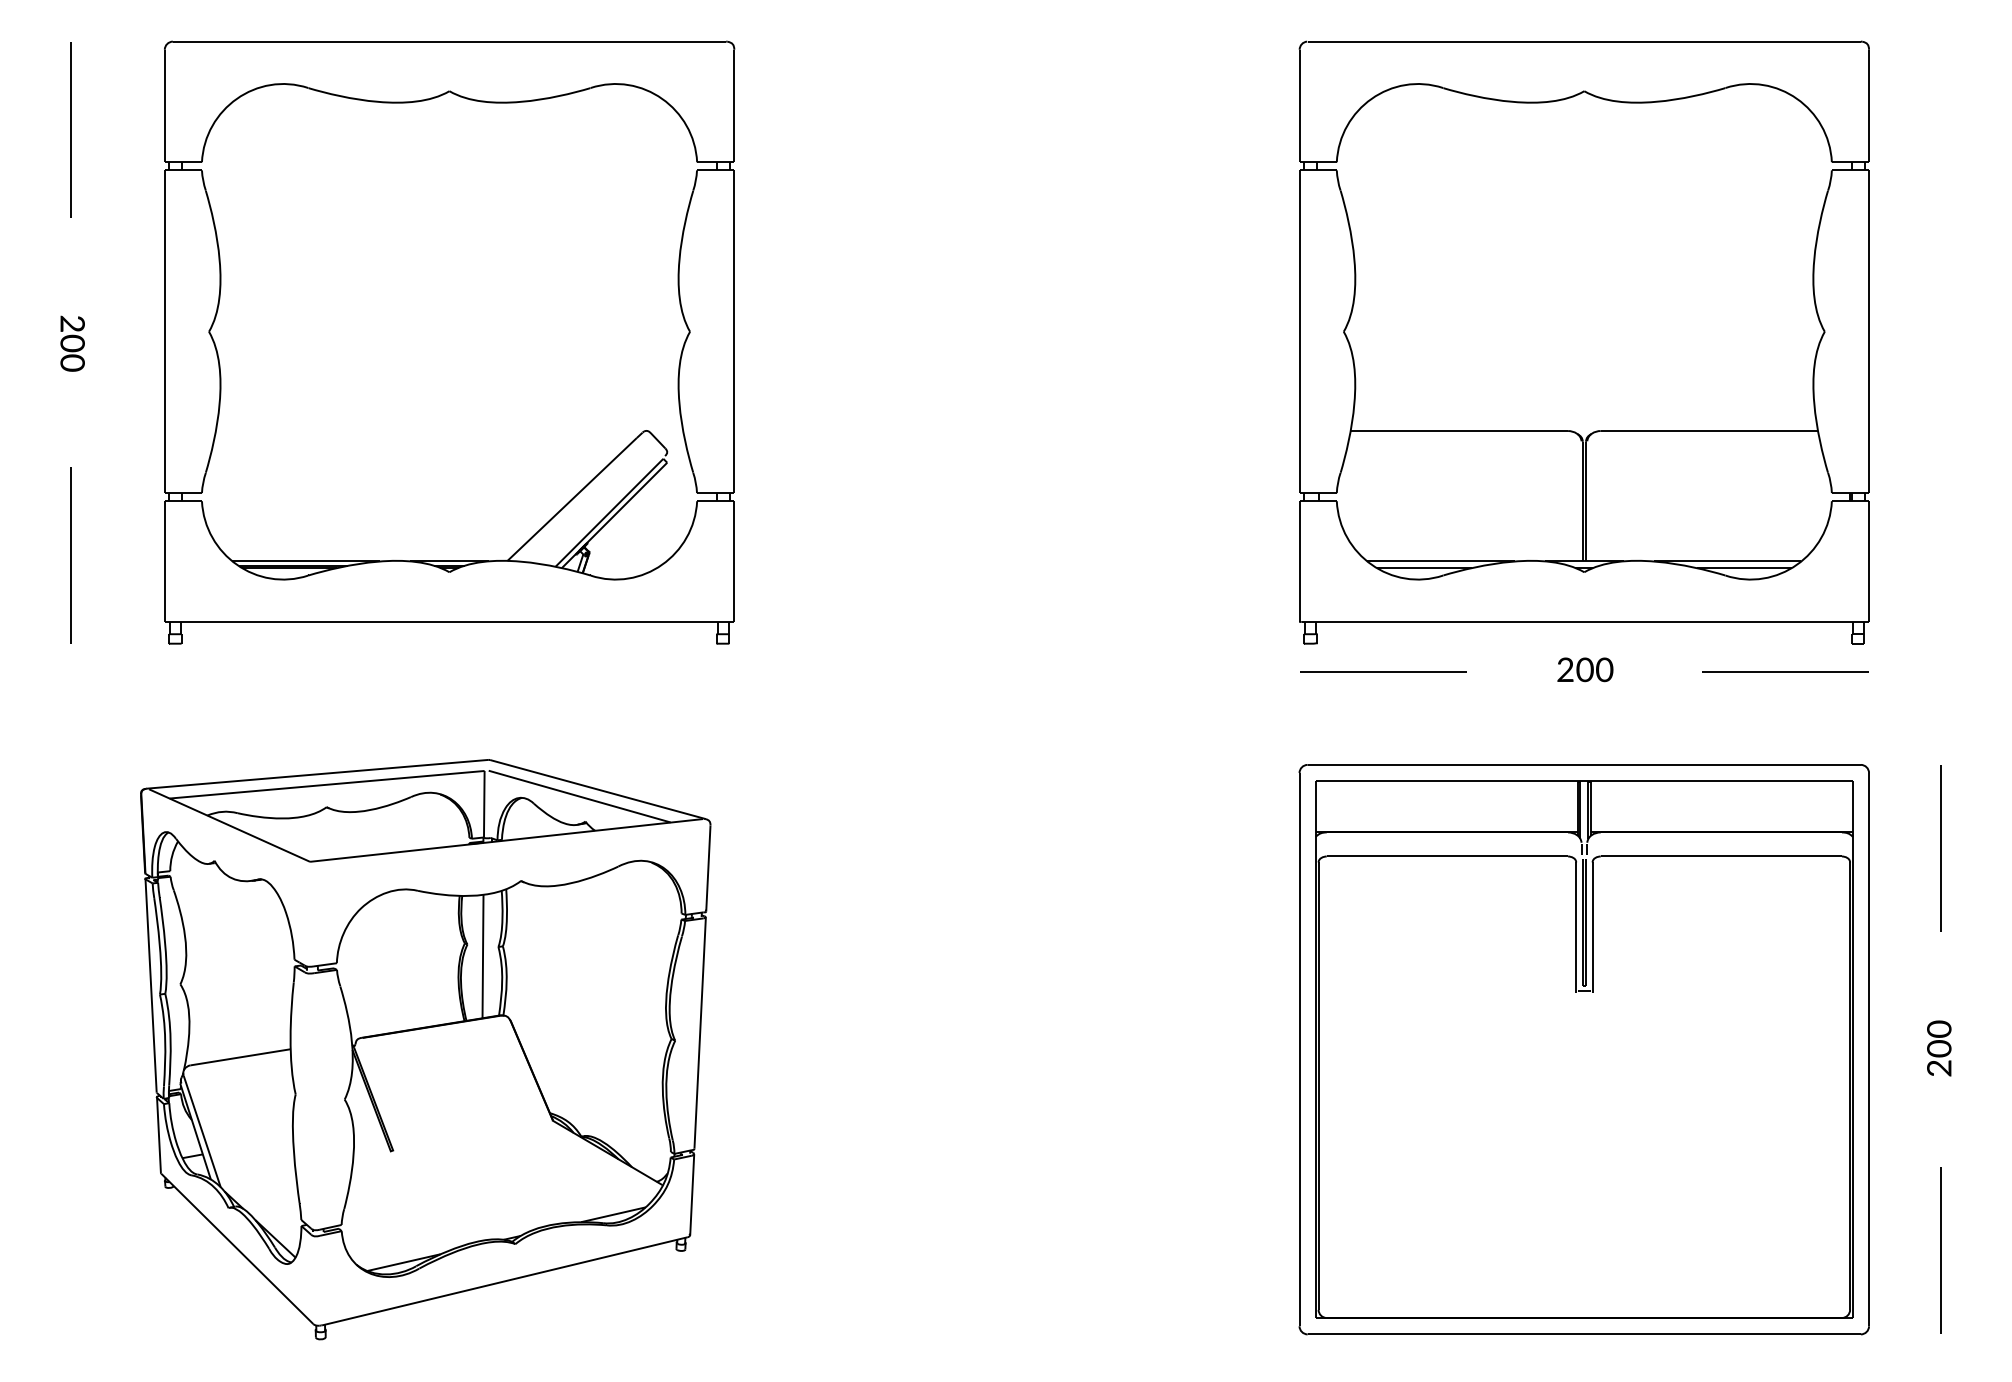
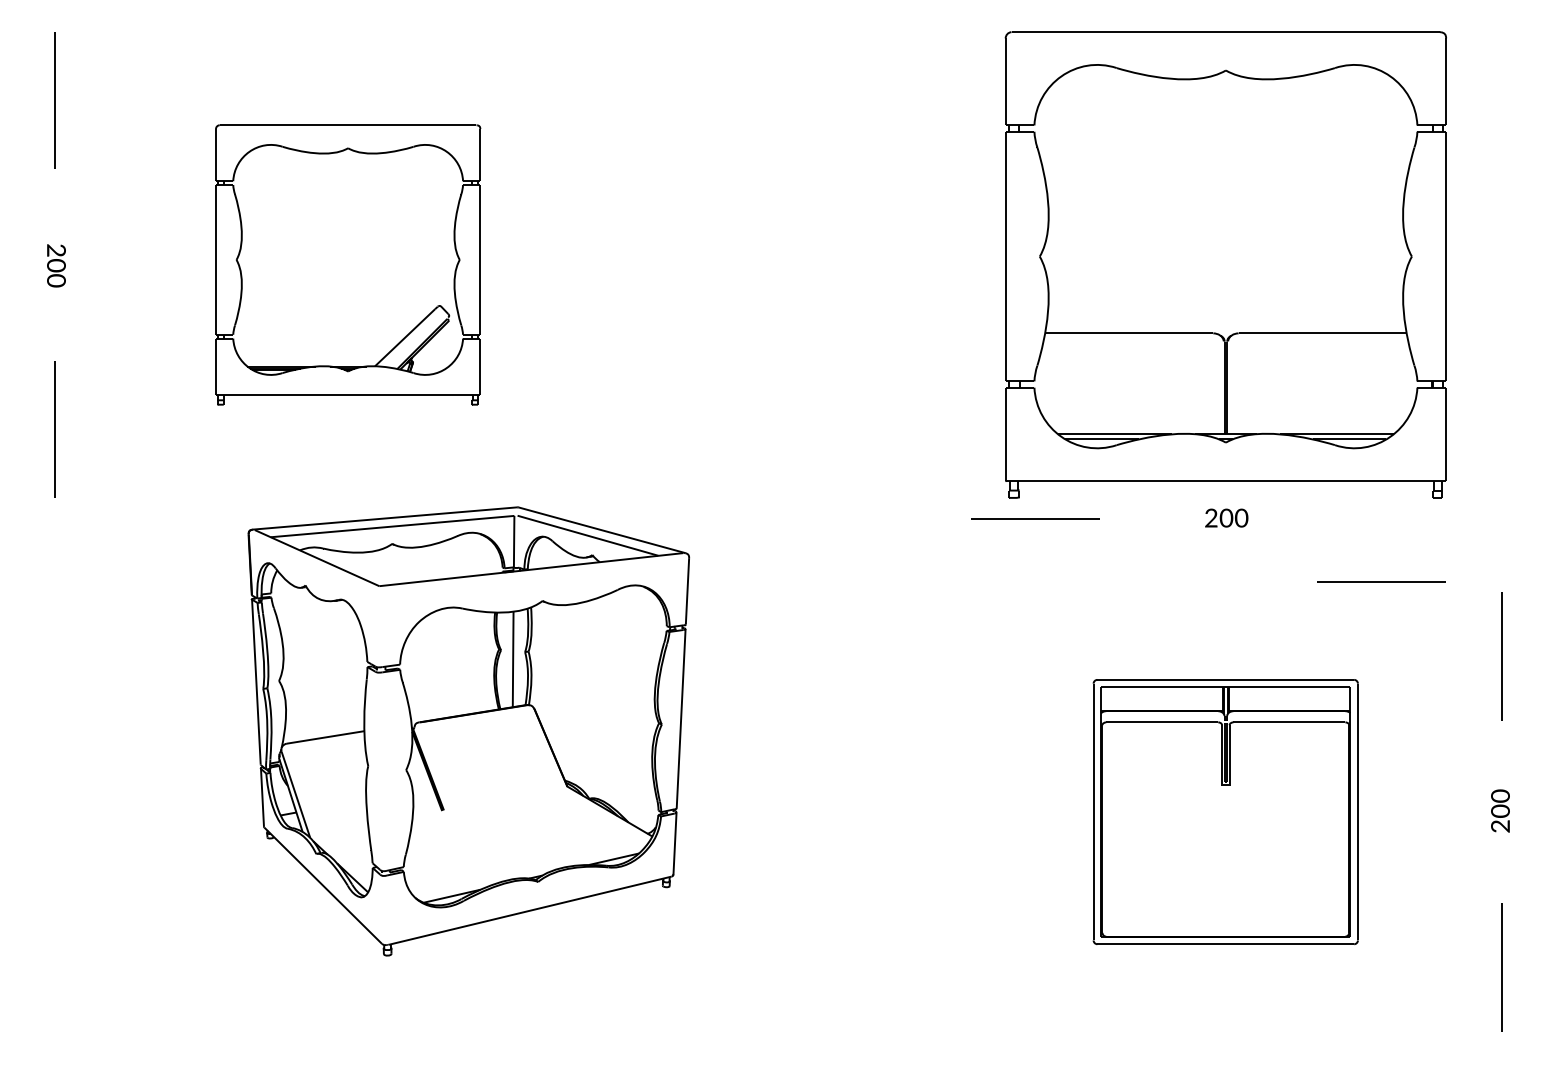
part: (449, 342) -> (347, 264), size x0.6
line: (1383, 671) -> (1035, 519), moved
line: (1785, 671) -> (1381, 582), moved
part: (425, 1049) -> (468, 731), moved
part: (1583, 1049) -> (1225, 811), size x0.6

